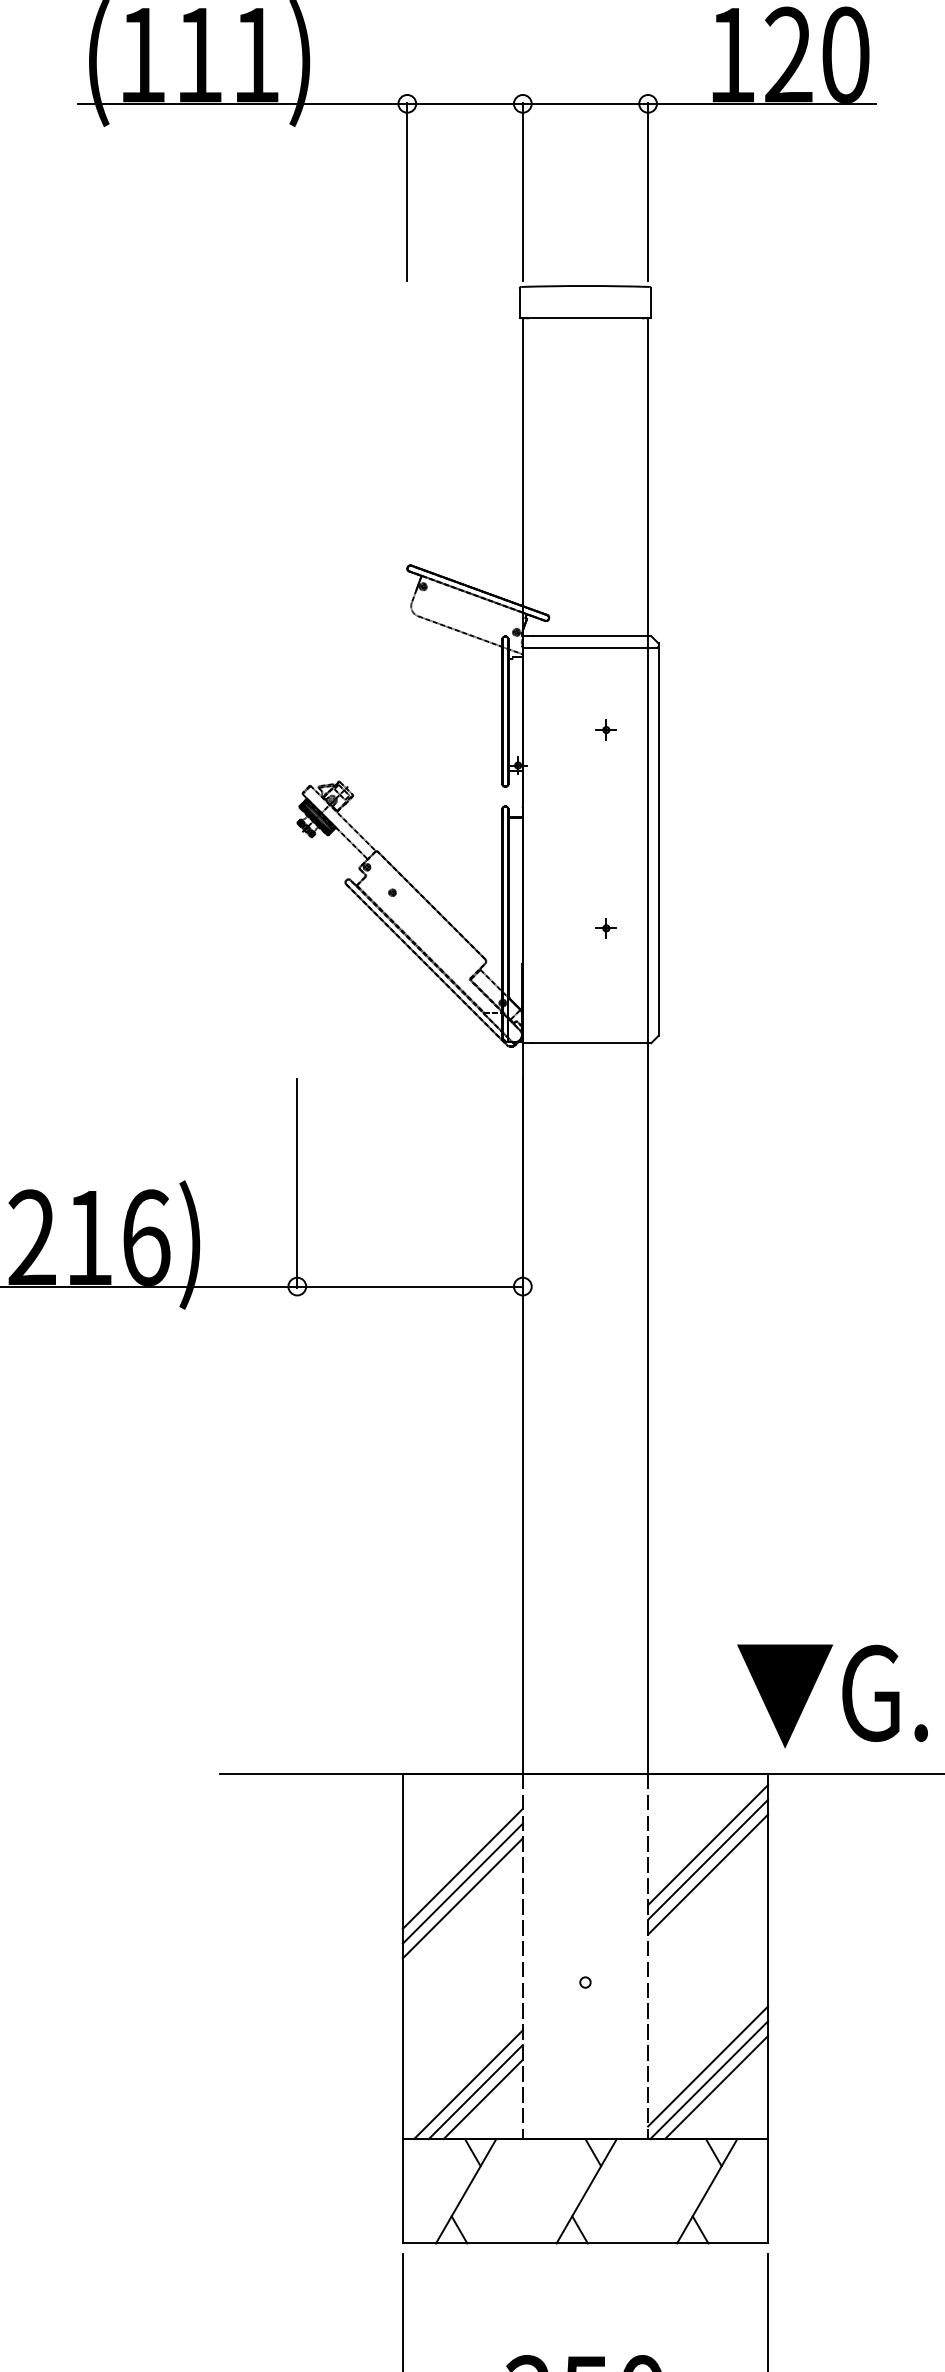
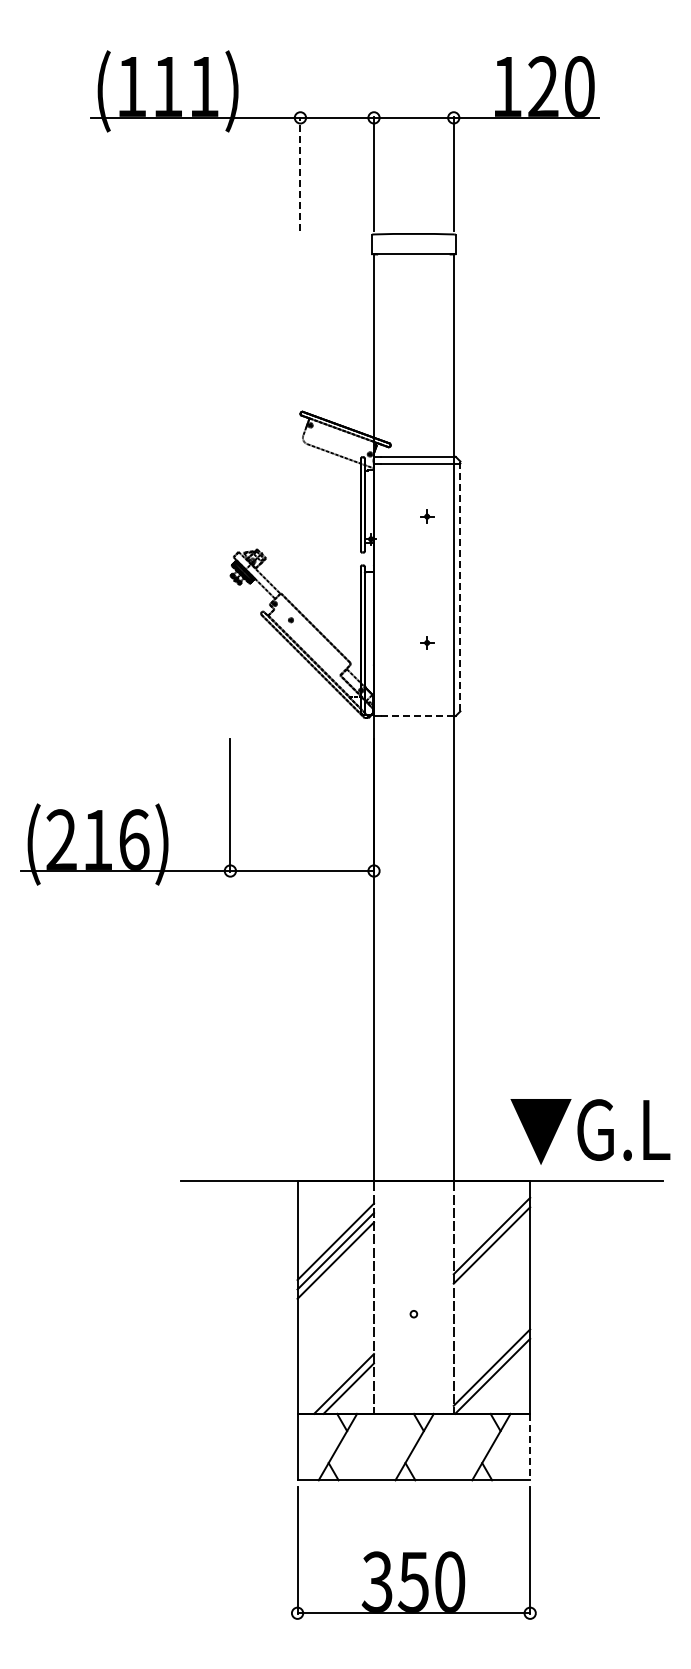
line: (407, 191) -> (300, 173), solid -> dashed
line: (658, 839) -> (460, 586), solid -> dashed
line: (591, 1043) -> (417, 716), solid -> dashed
line: (707, 1844) -> (491, 1226), removed
line: (468, 2083) -> (339, 1378), removed
line: (716, 2086) -> (497, 1380), removed
line: (768, 2191) -> (530, 1447), solid -> dashed

